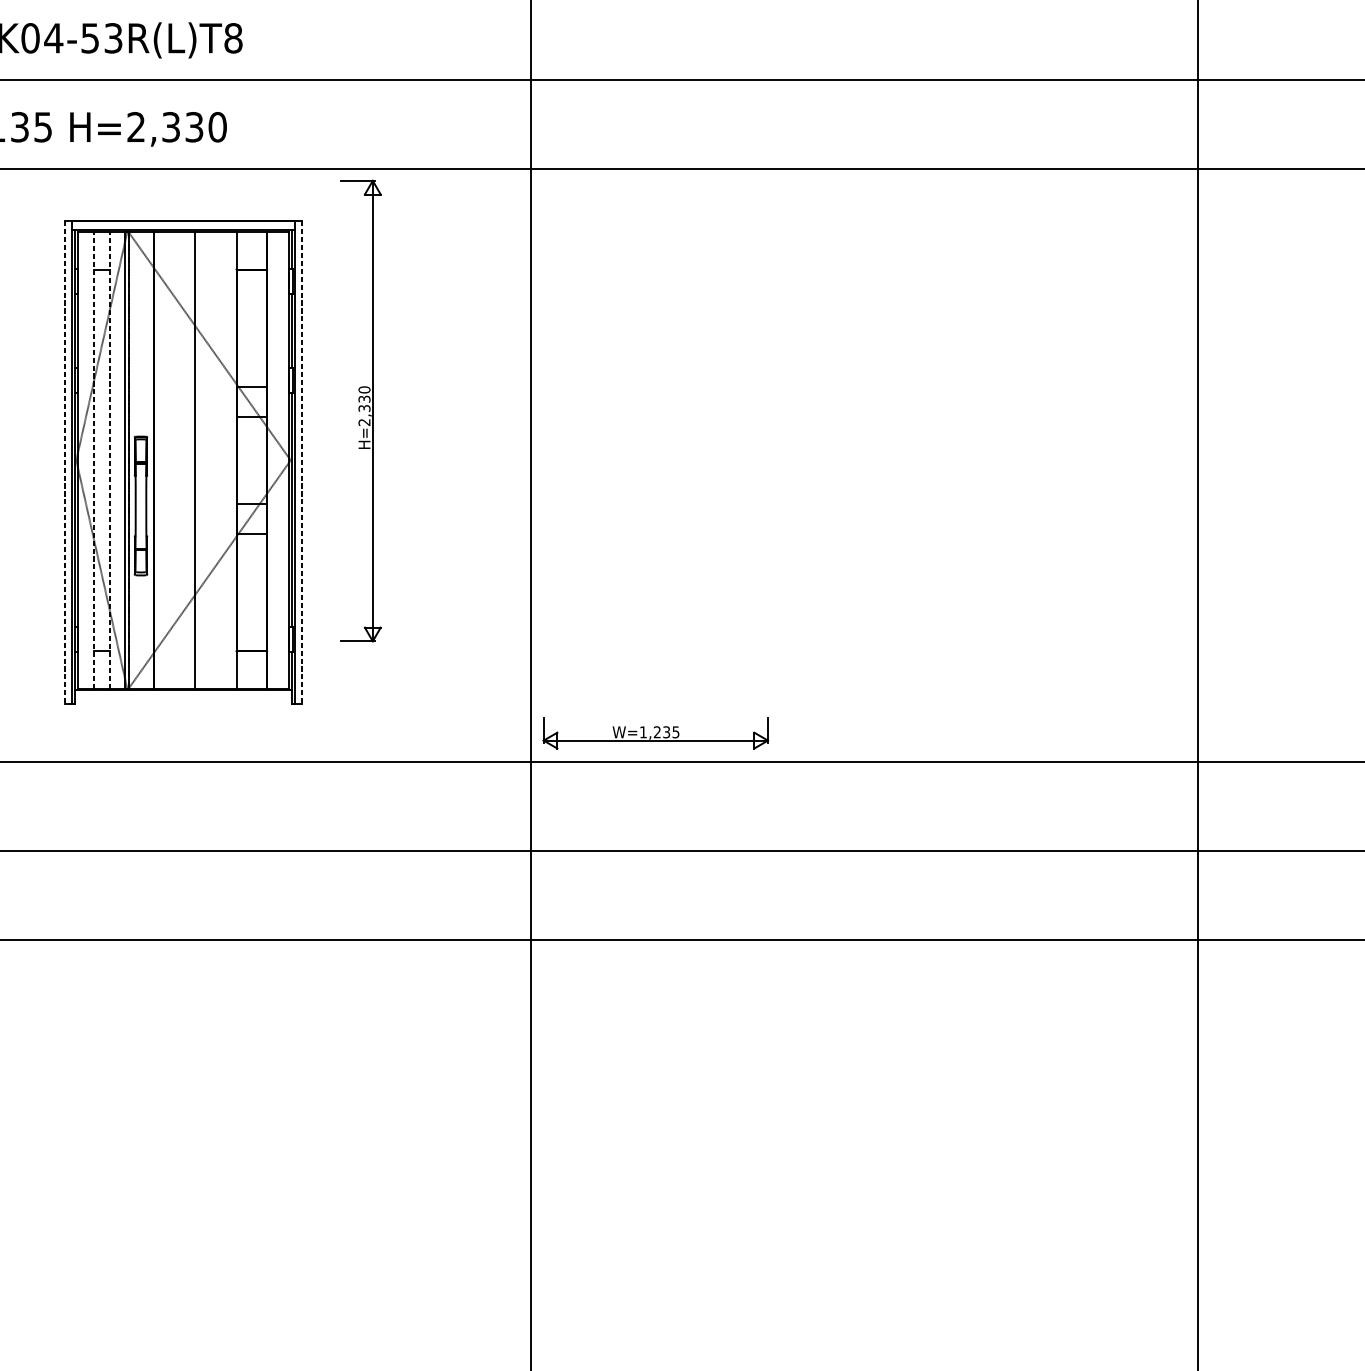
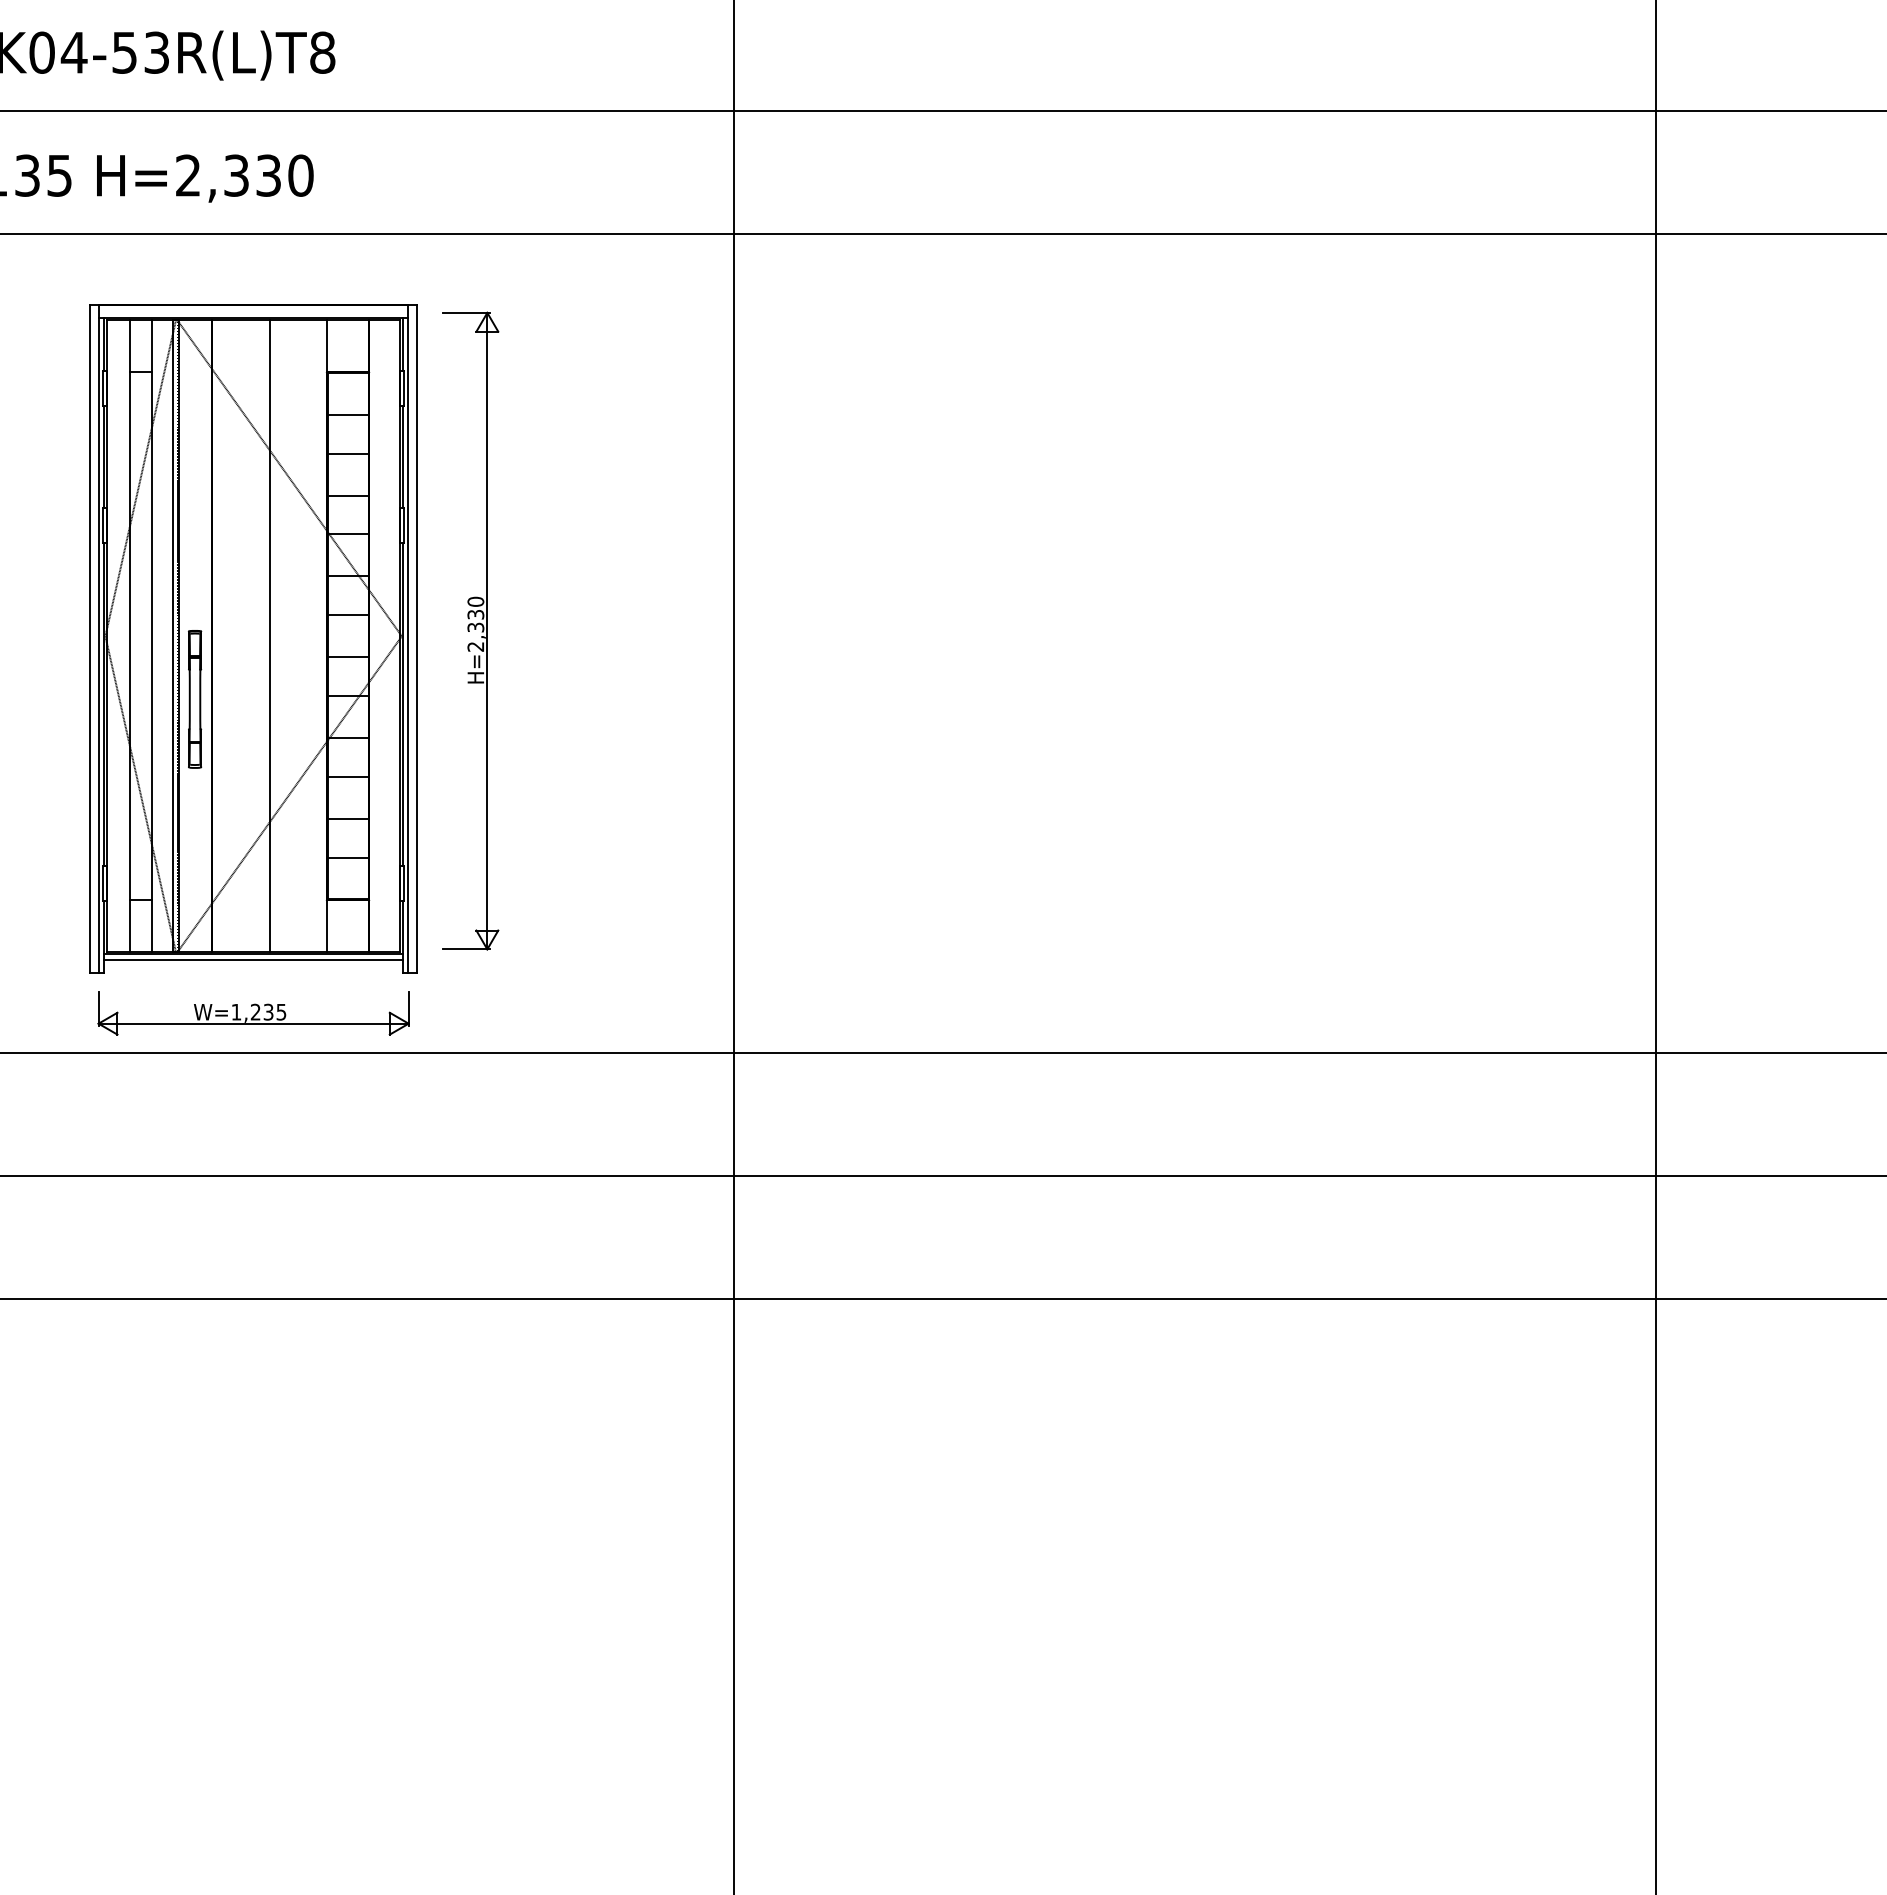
line: (251, 299) -> (347, 414), added
line: (251, 328) -> (347, 453), added
line: (251, 358) -> (347, 495), added
part: (360, 410) -> (470, 630), moved
line: (251, 445) -> (347, 615), added
line: (94, 460) -> (130, 636), dashed -> solid
line: (109, 460) -> (151, 636), dashed -> solid
line: (65, 462) -> (90, 639), dashed -> solid
line: (301, 462) -> (416, 639), dashed -> solid
line: (251, 475) -> (347, 657), added
part: (141, 506) -> (195, 699), size x0.71
line: (251, 562) -> (347, 777), added
line: (251, 592) -> (347, 819), added
line: (251, 620) -> (347, 857), added
line: (183, 694) -> (253, 959), added
part: (655, 733) -> (253, 1013), moved

